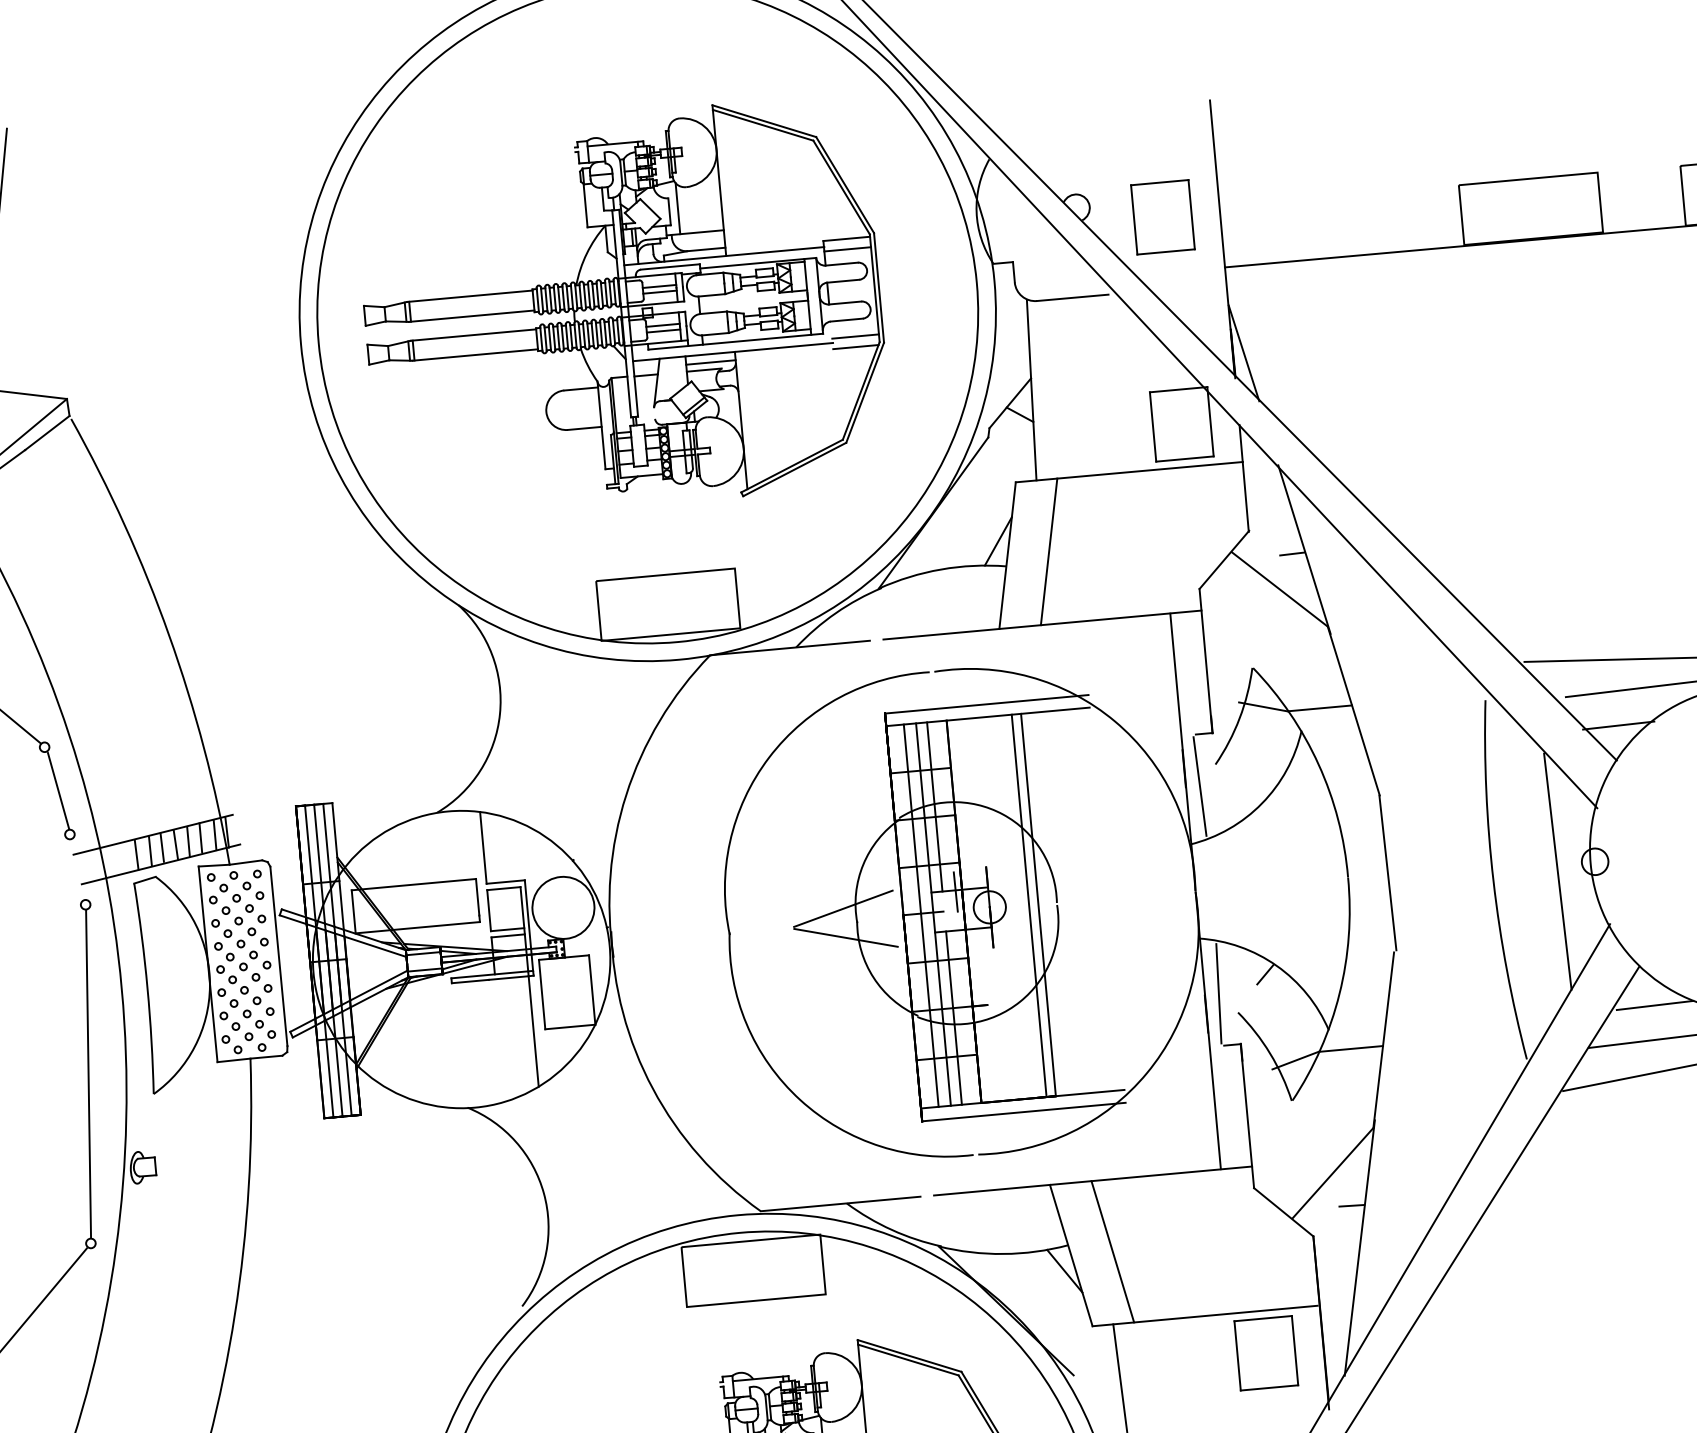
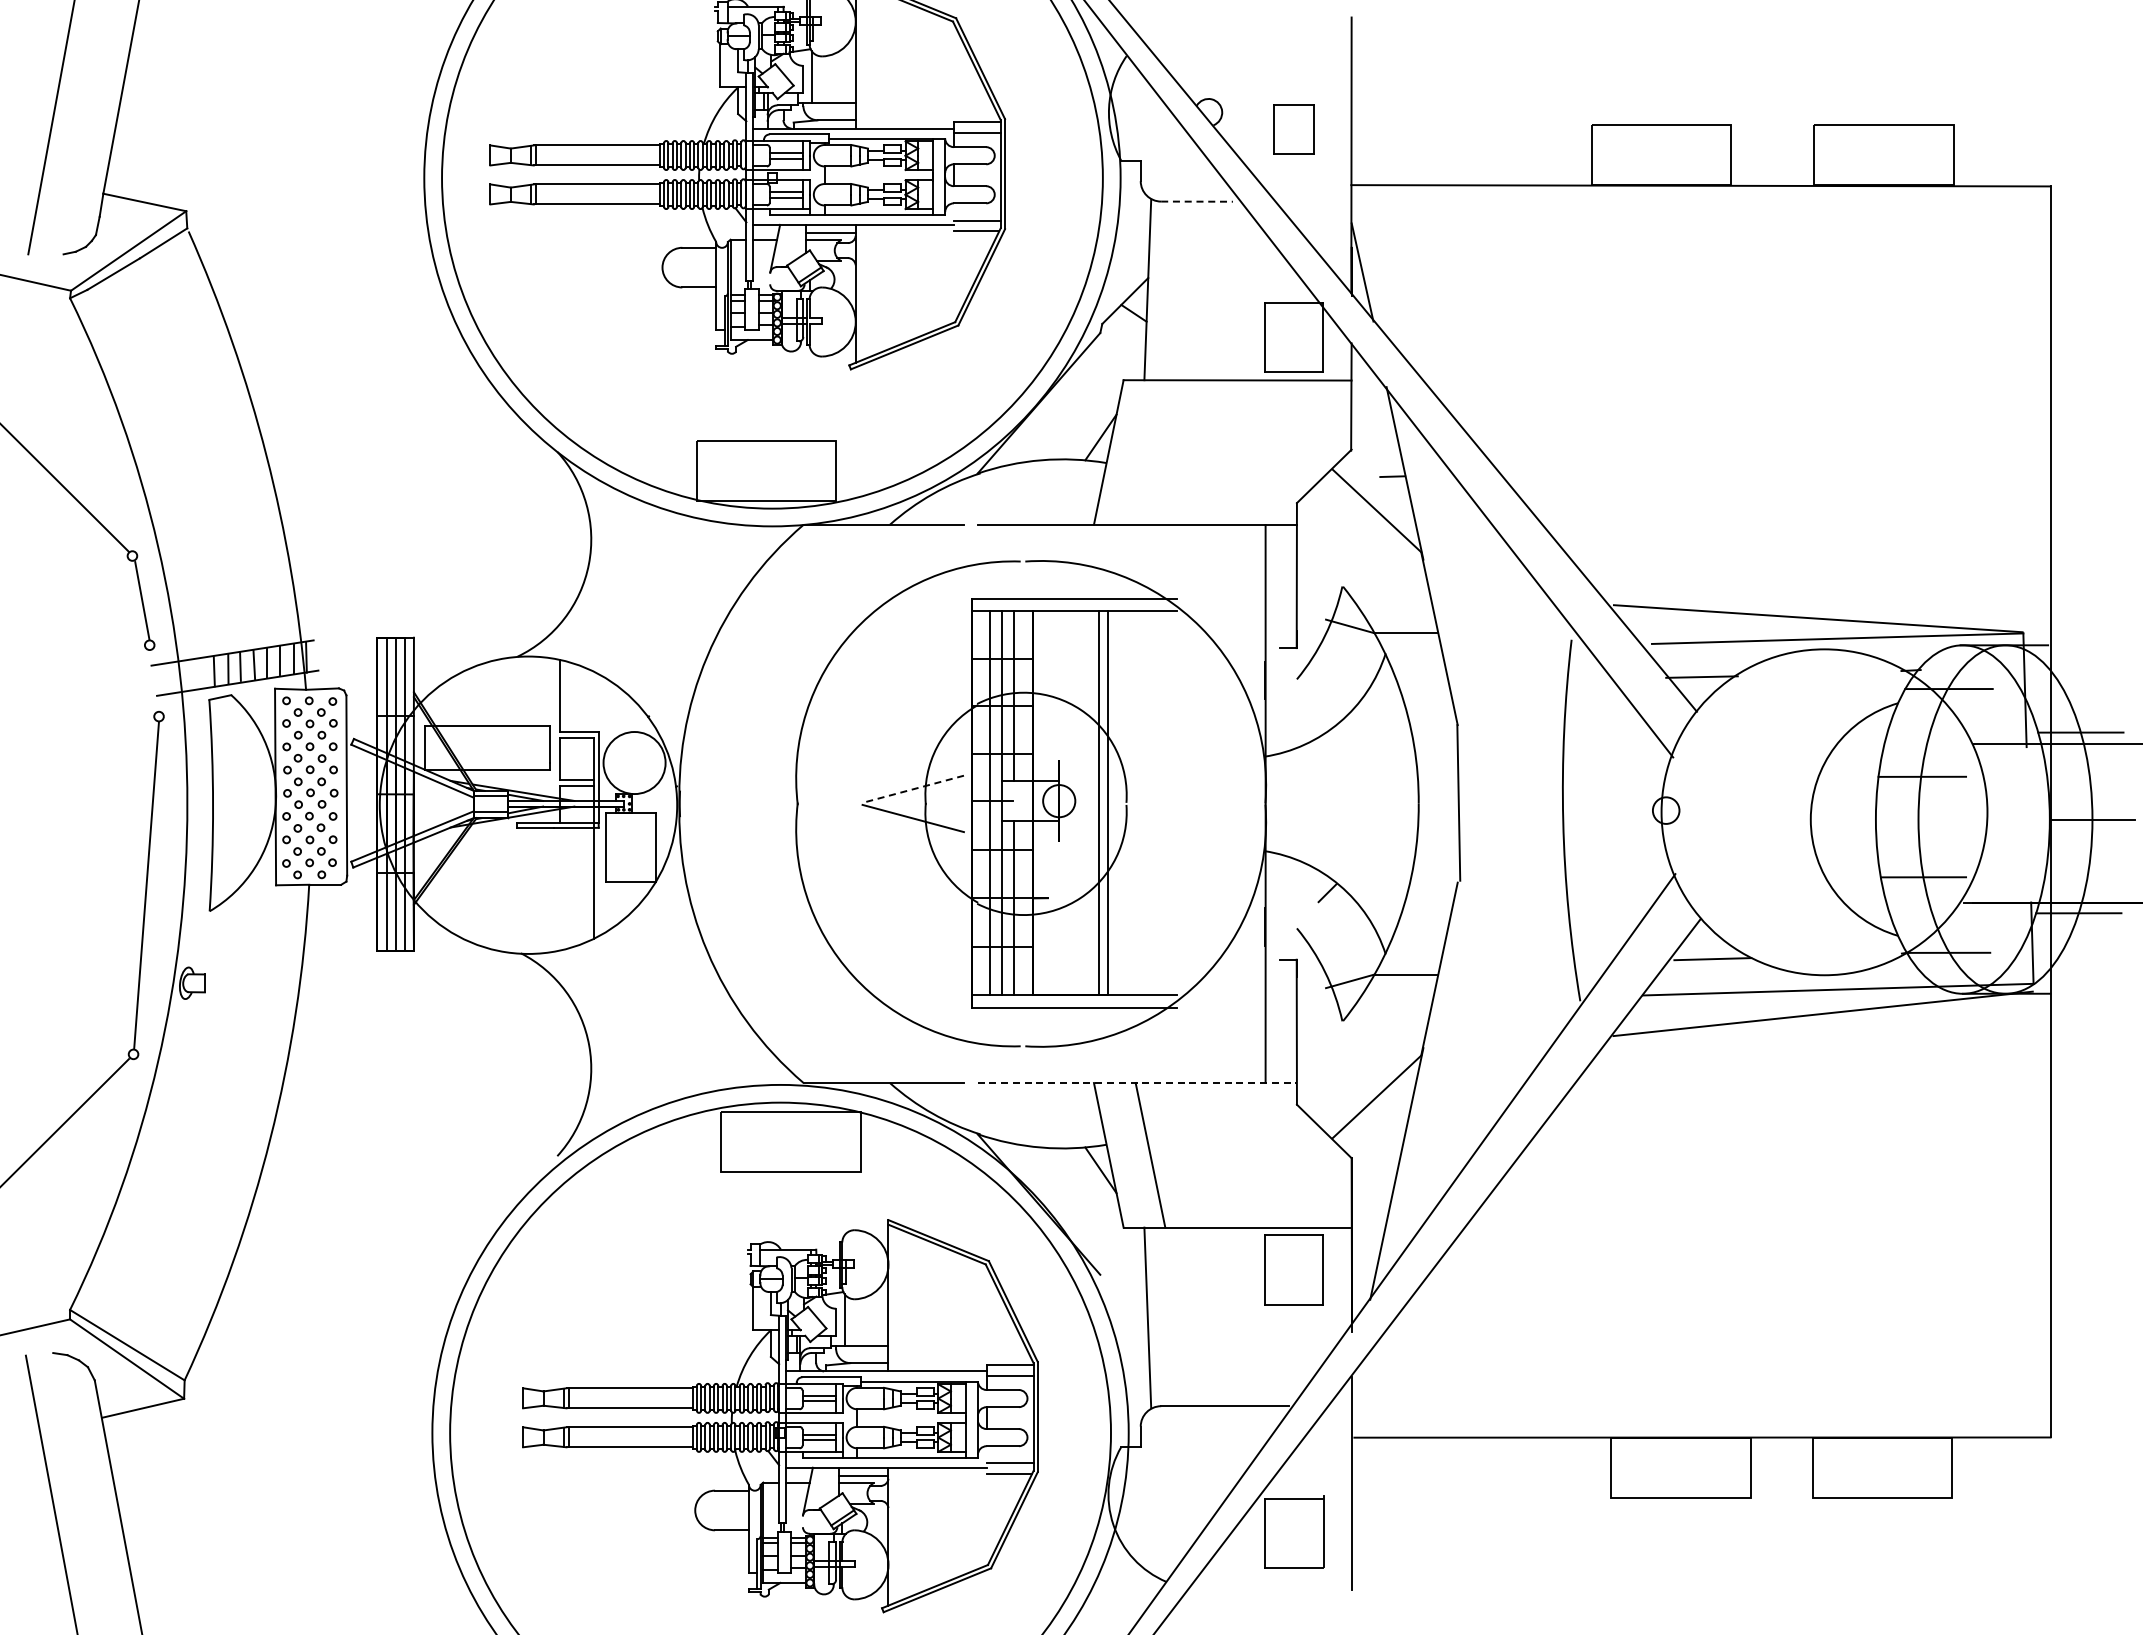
part: (1162, 217) -> (1293, 129), size x0.7
line: (1073, 297) -> (1197, 201), solid -> dashed
line: (1049, 551) -> (1150, 452), removed
line: (1199, 786) -> (1279, 699), removed
line: (1558, 871) -> (1628, 816), removed
line: (955, 891) -> (1026, 782), removed
line: (842, 909) -> (912, 789), solid -> dashed
line: (1218, 993) -> (1279, 907), removed
line: (1093, 1181) -> (1137, 1083), solid -> dashed
line: (1351, 1205) -> (1392, 1130), removed

